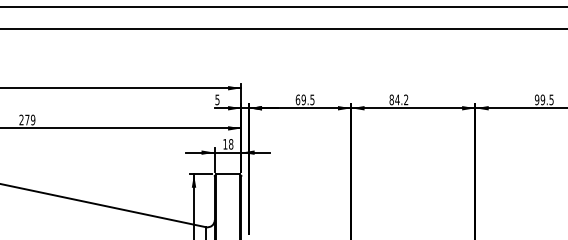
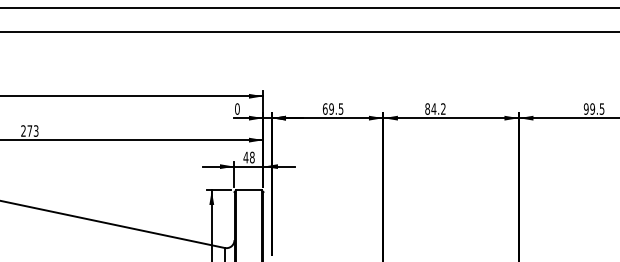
text: (217, 99) -> (237, 108), 5 -> 0
text: (32, 119) -> (35, 130), 279 -> 273
text: (224, 144) -> (245, 157), 18 -> 48

